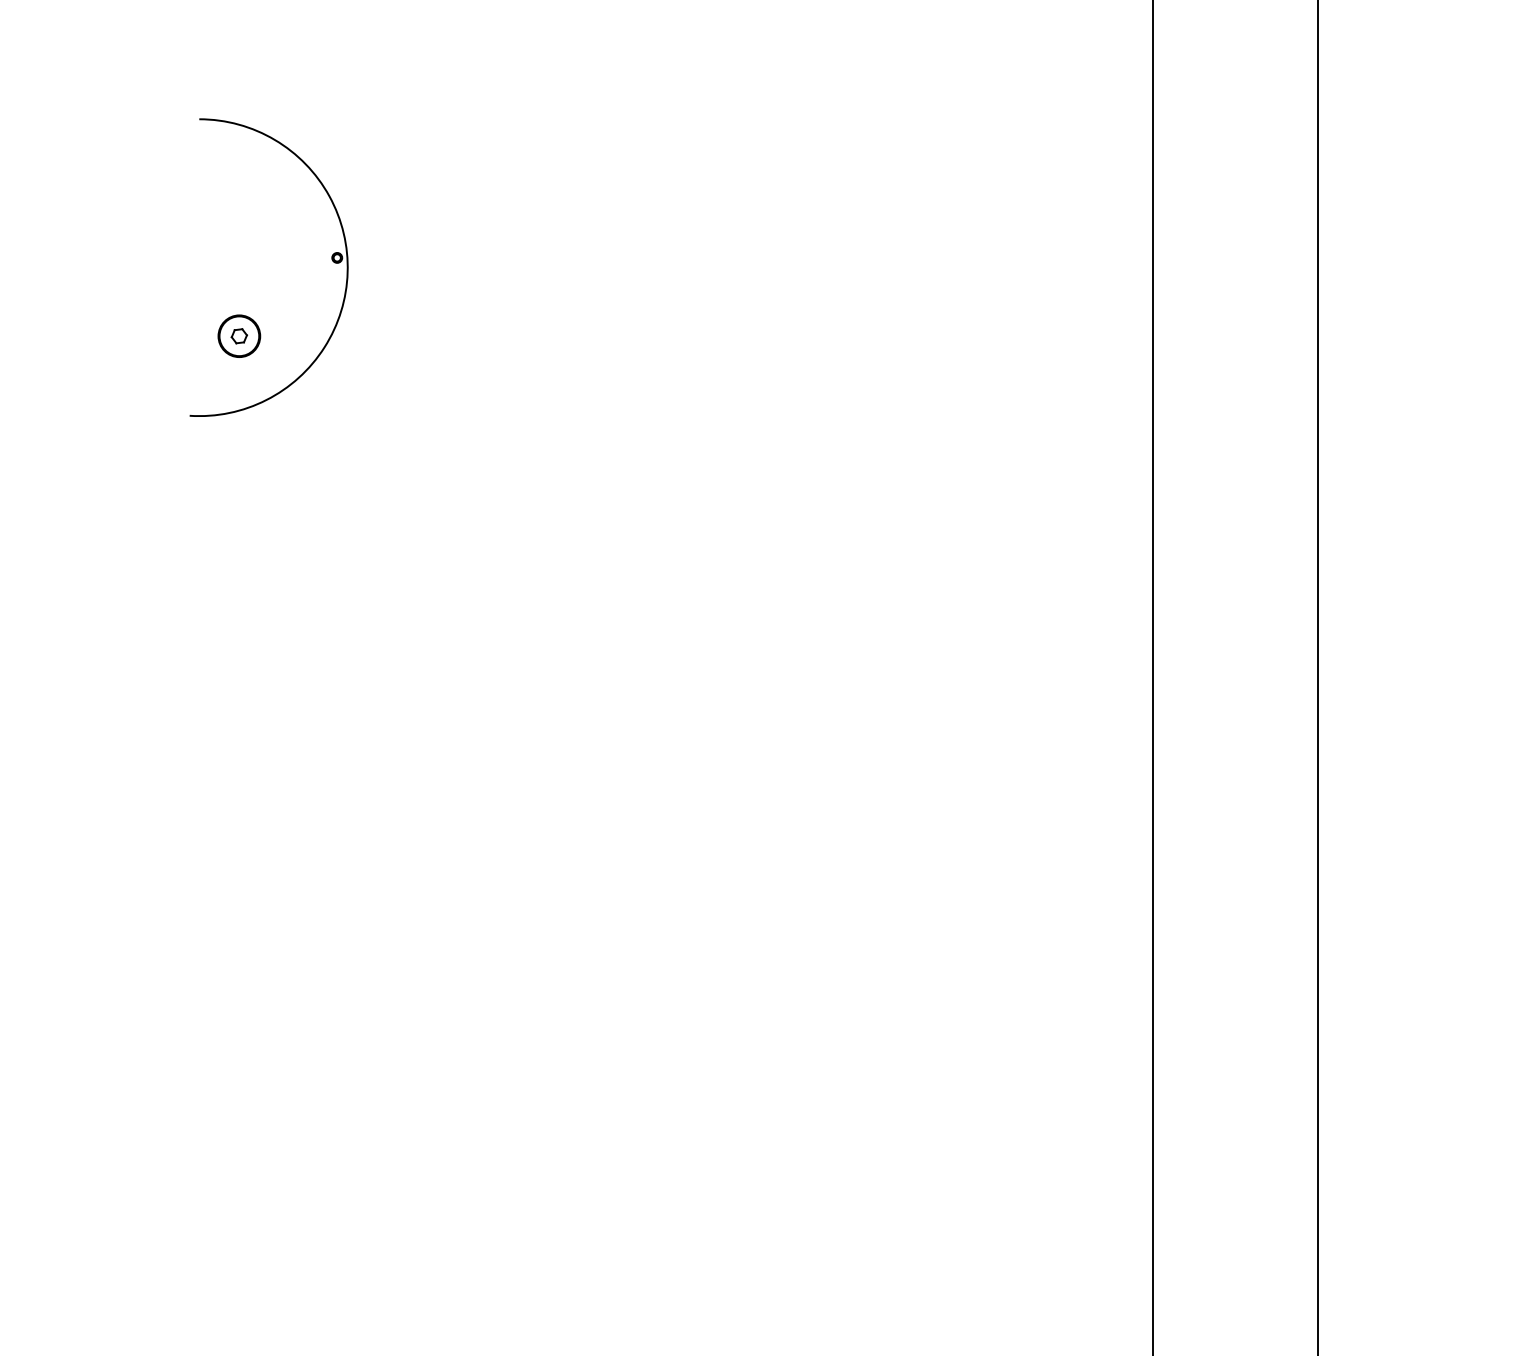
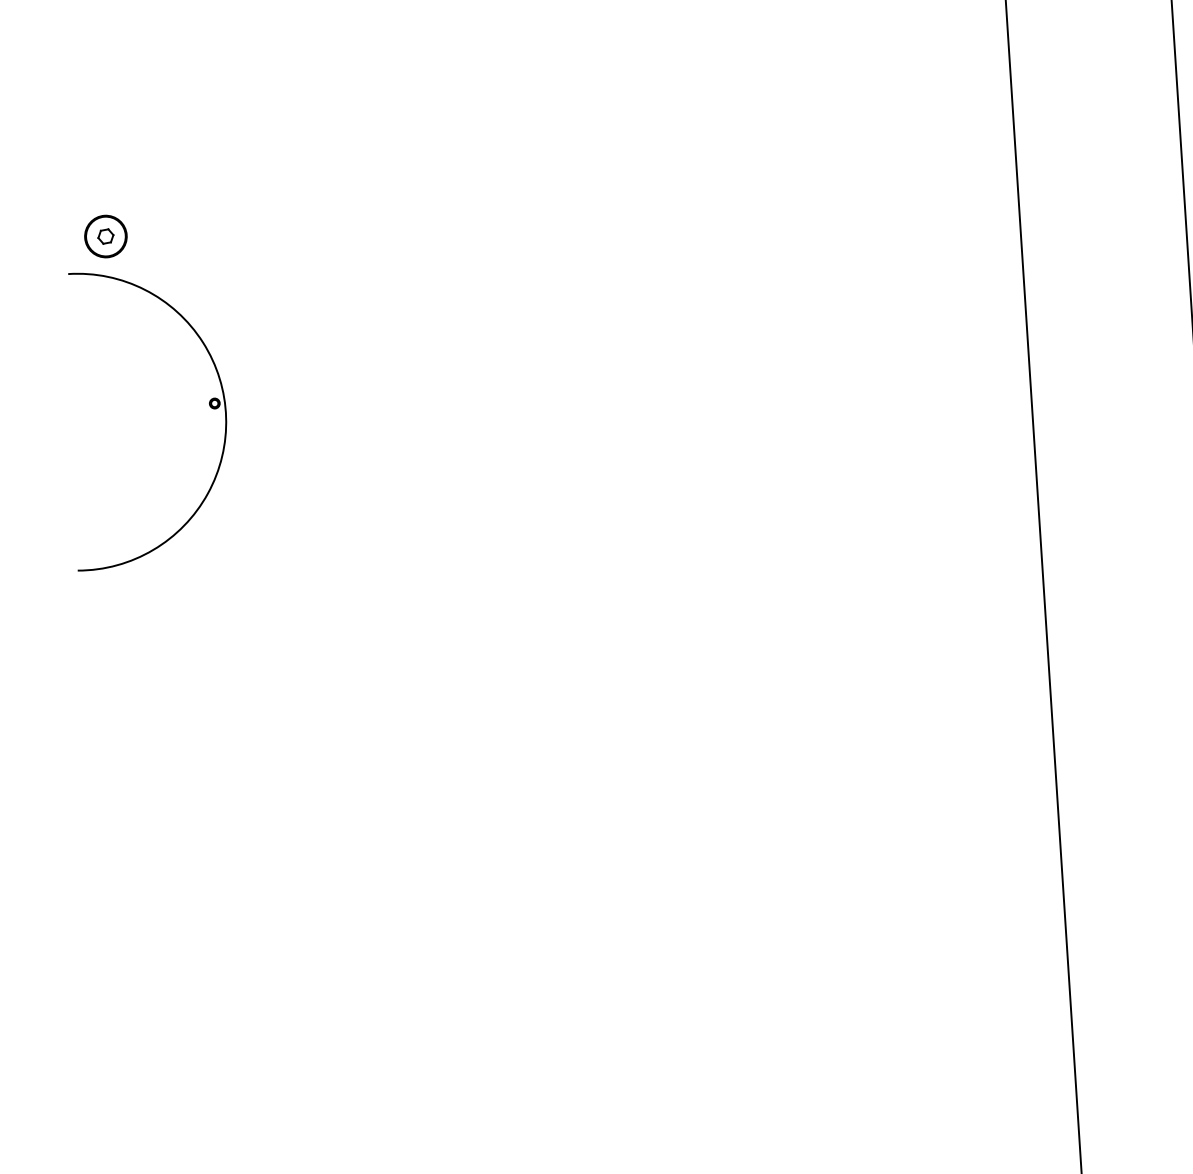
part: (331, 259) -> (209, 405), moved

